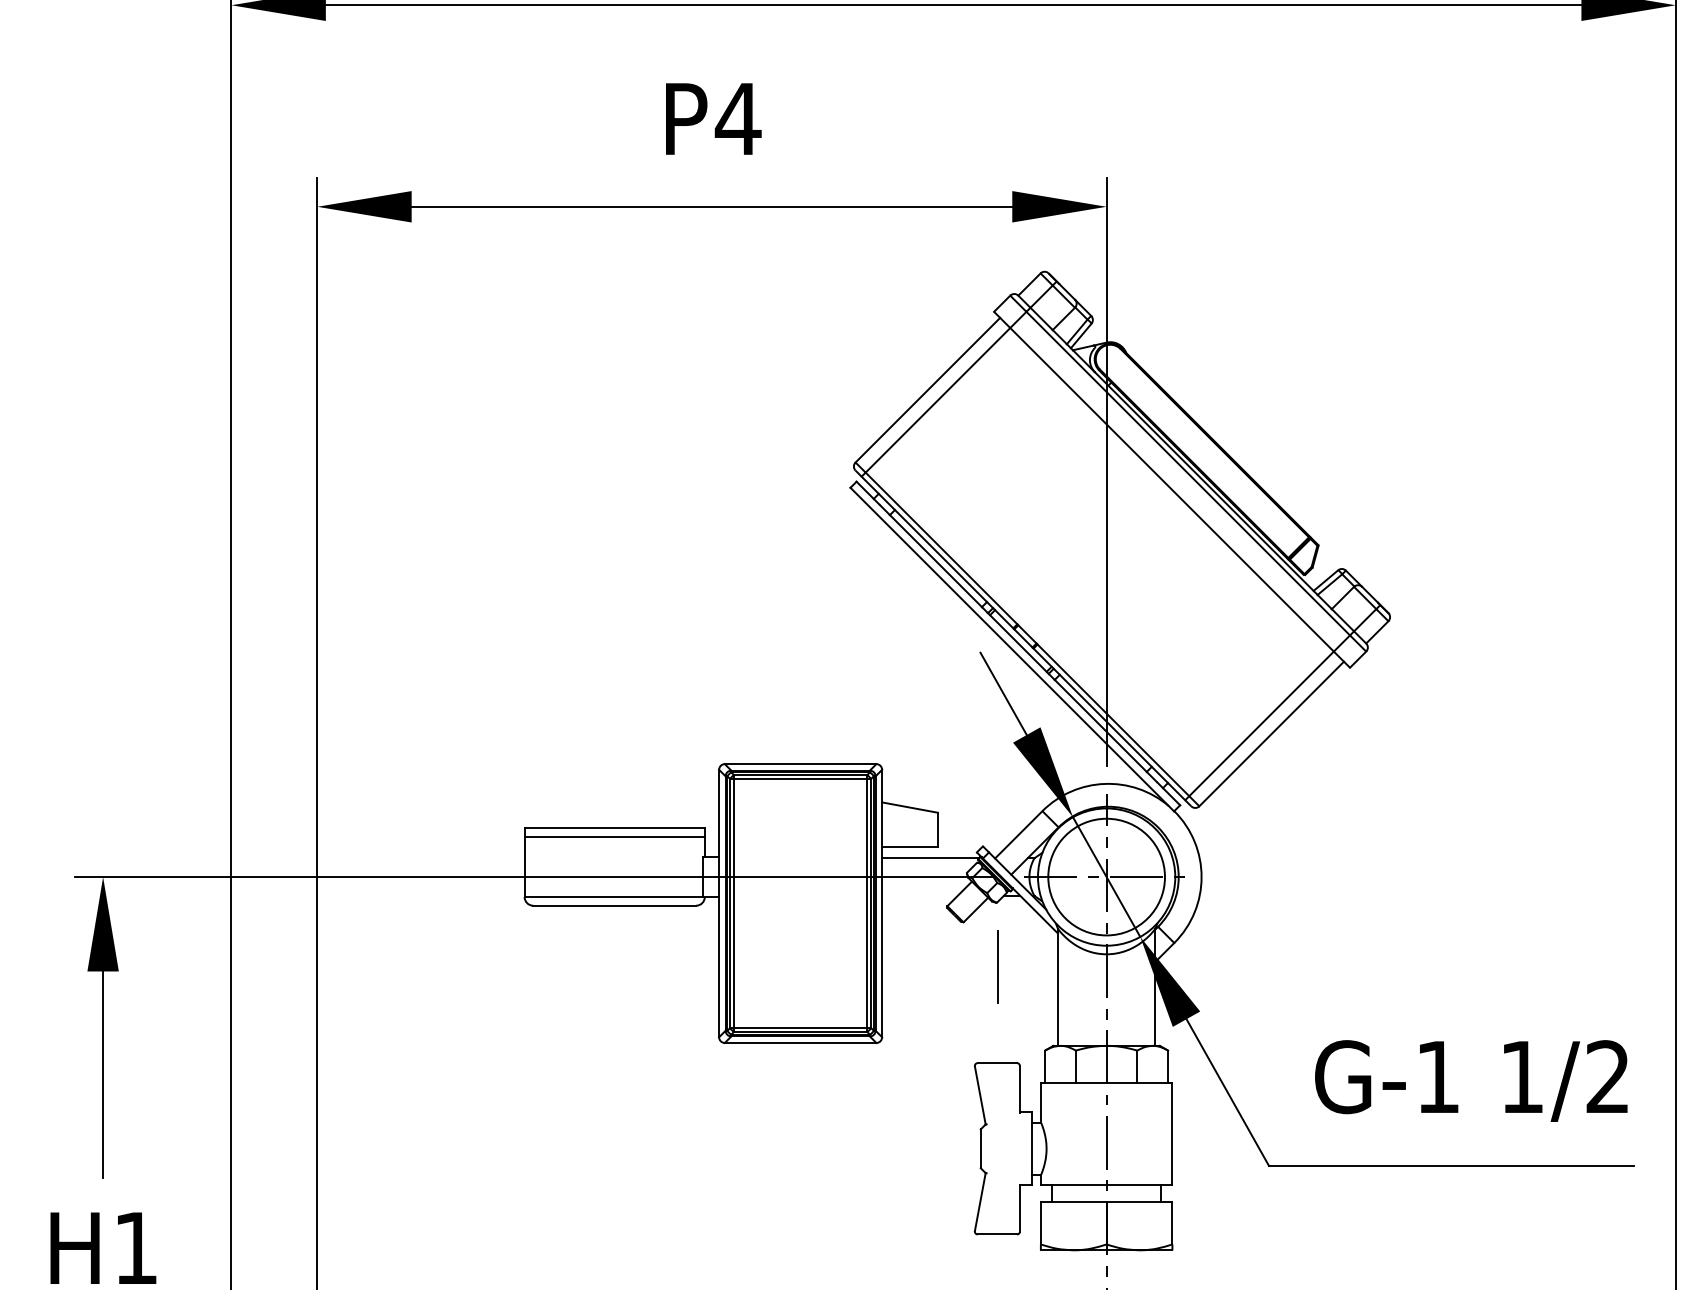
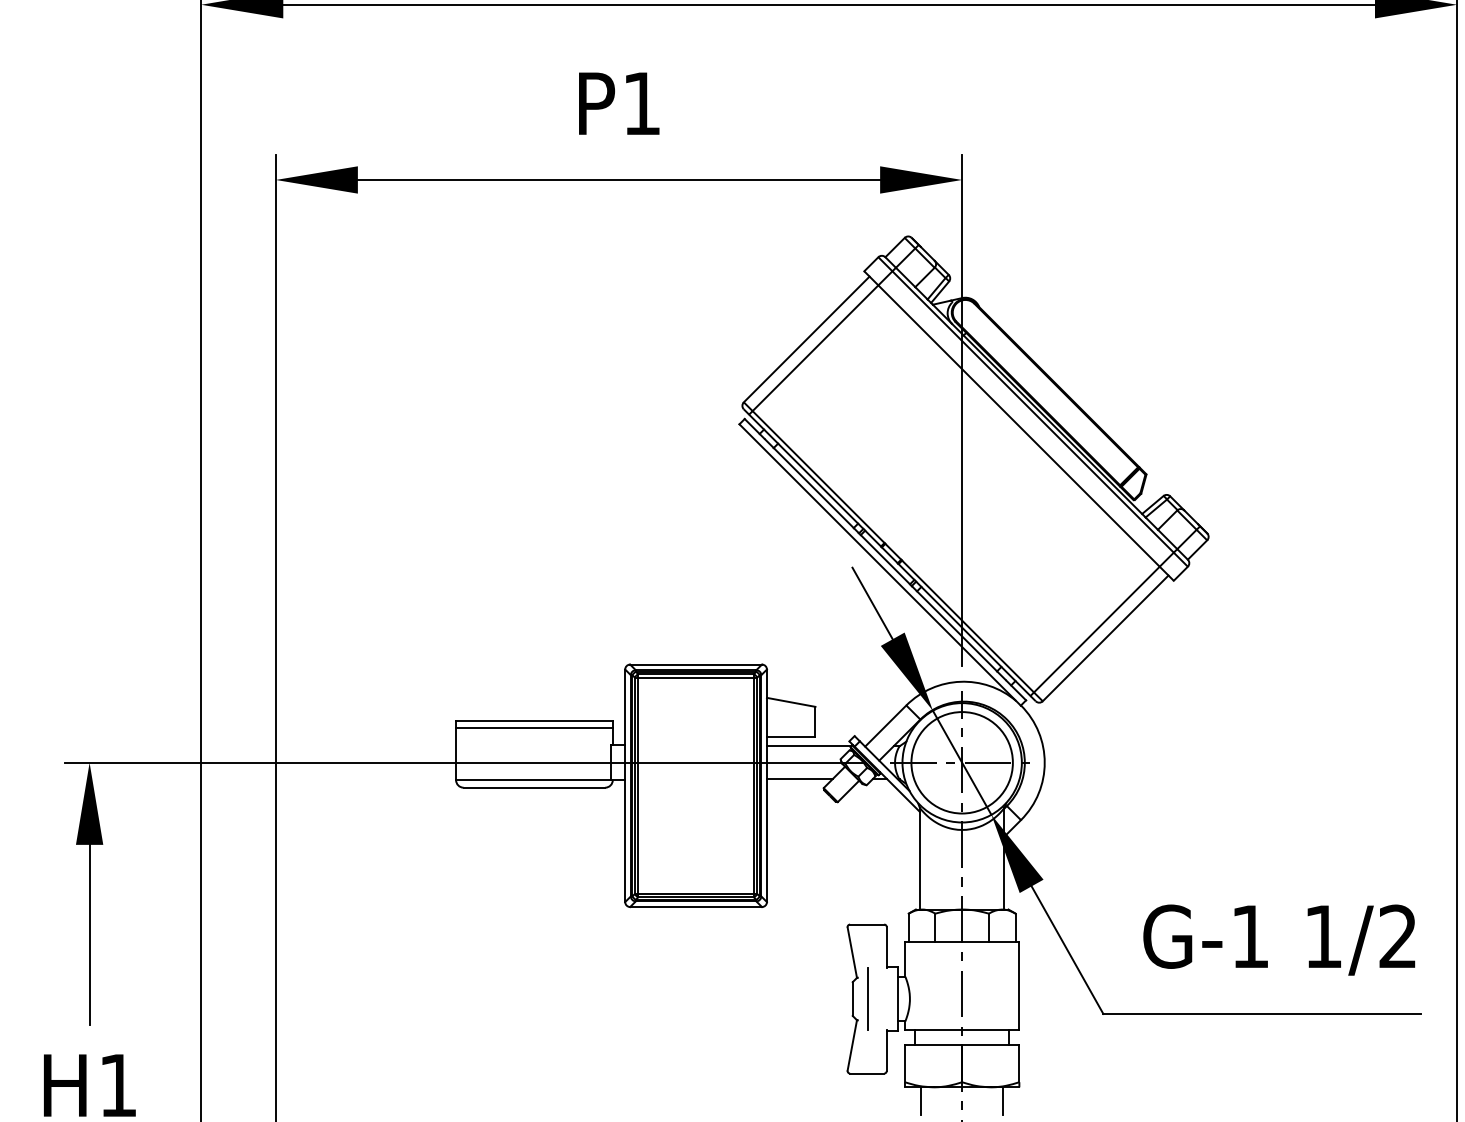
text: (737, 118) -> (641, 103), P4 -> P1
line: (919, 895) -> (799, 778), added
line: (997, 966) -> (867, 998), moved
line: (1059, 1266) -> (921, 1101), added
line: (1153, 1266) -> (1002, 1101), added

